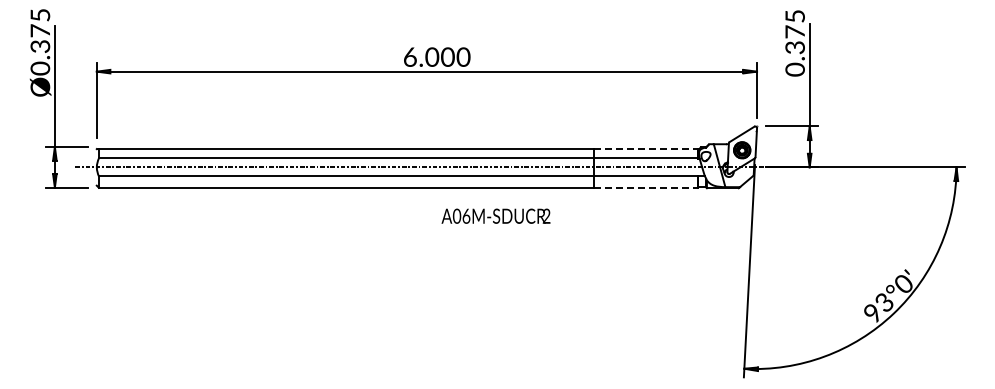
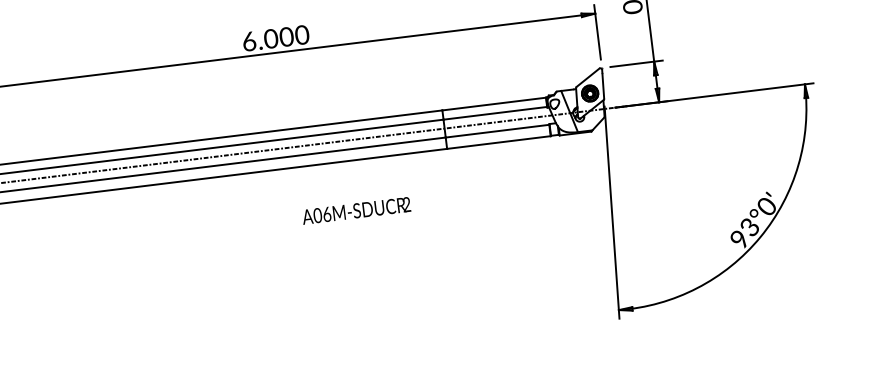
line: (646, 149) -> (495, 104), dashed -> solid
line: (646, 187) -> (499, 142), dashed -> solid
text: (495, 215) -> (355, 210), moved

